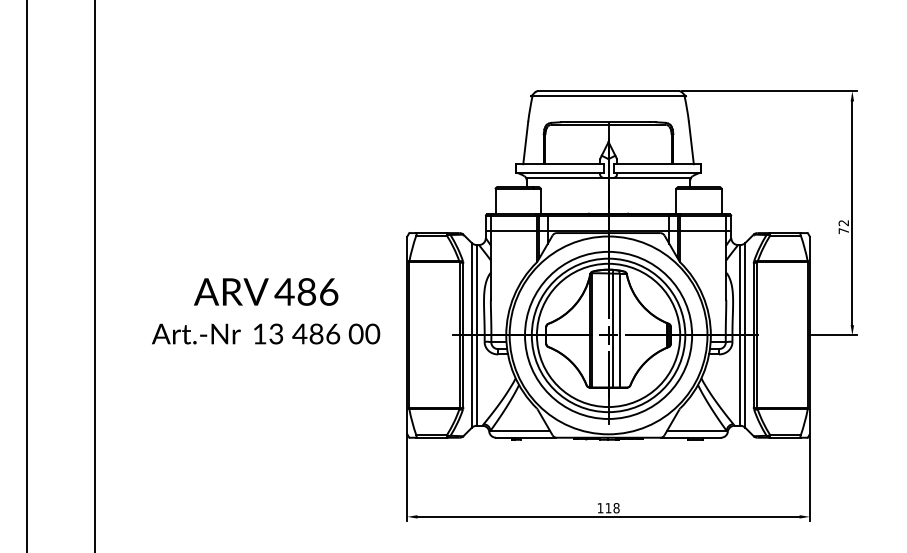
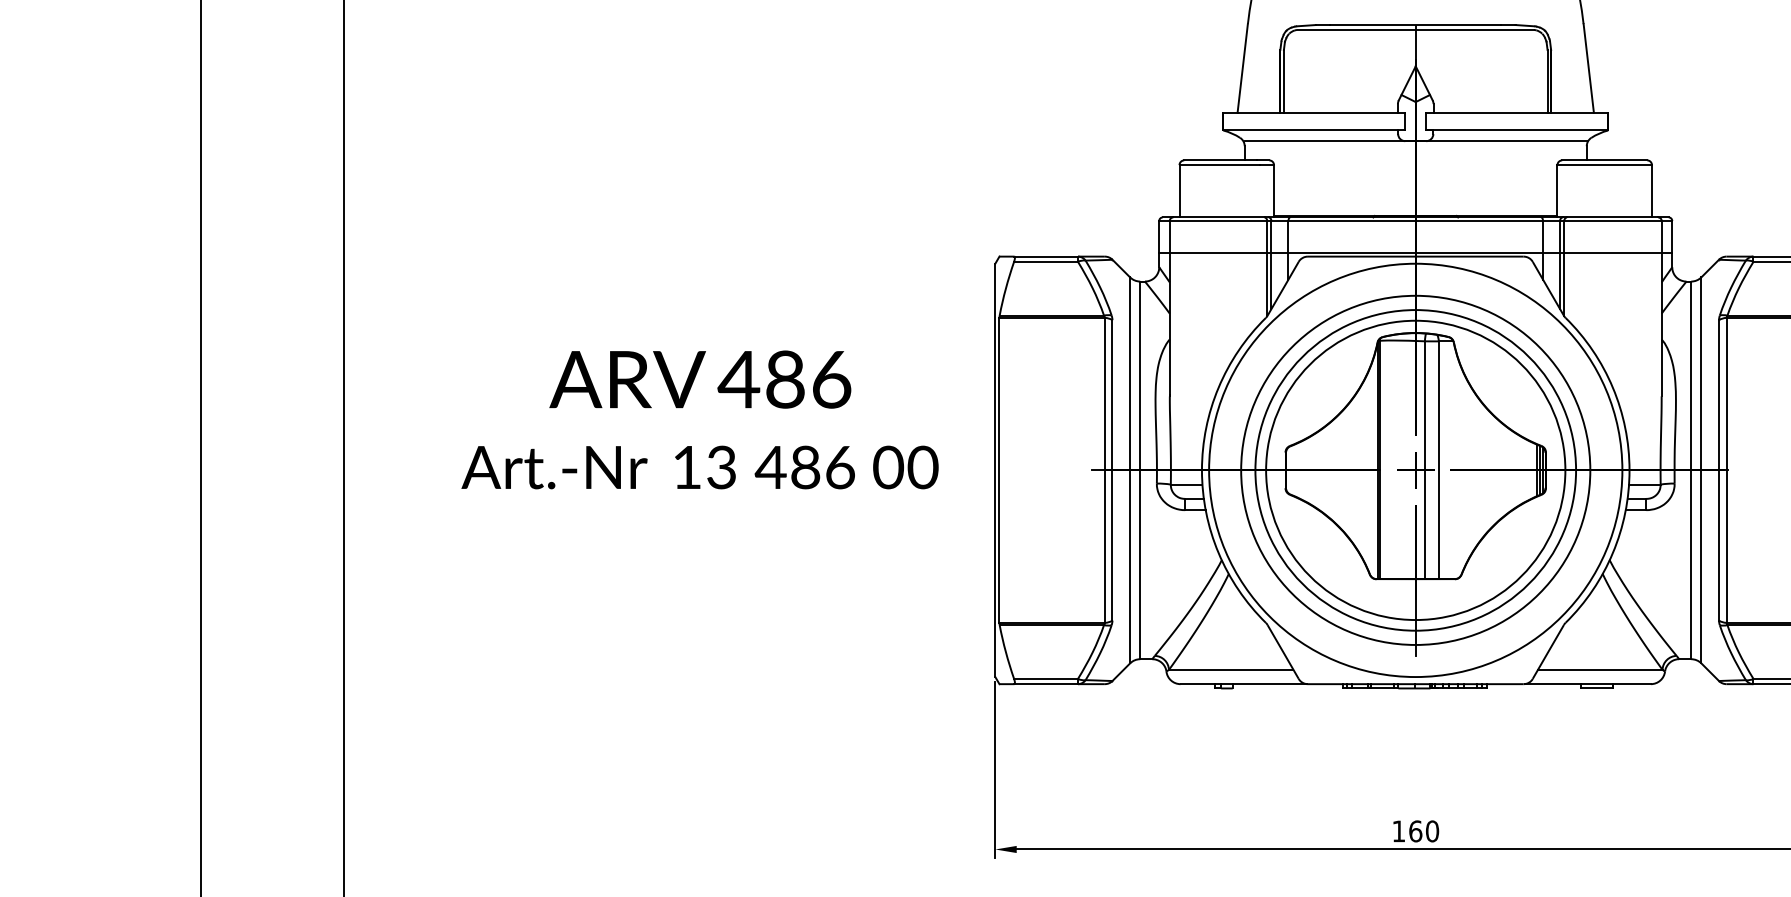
text: (612, 508) -> (1423, 831), 118 -> 160

